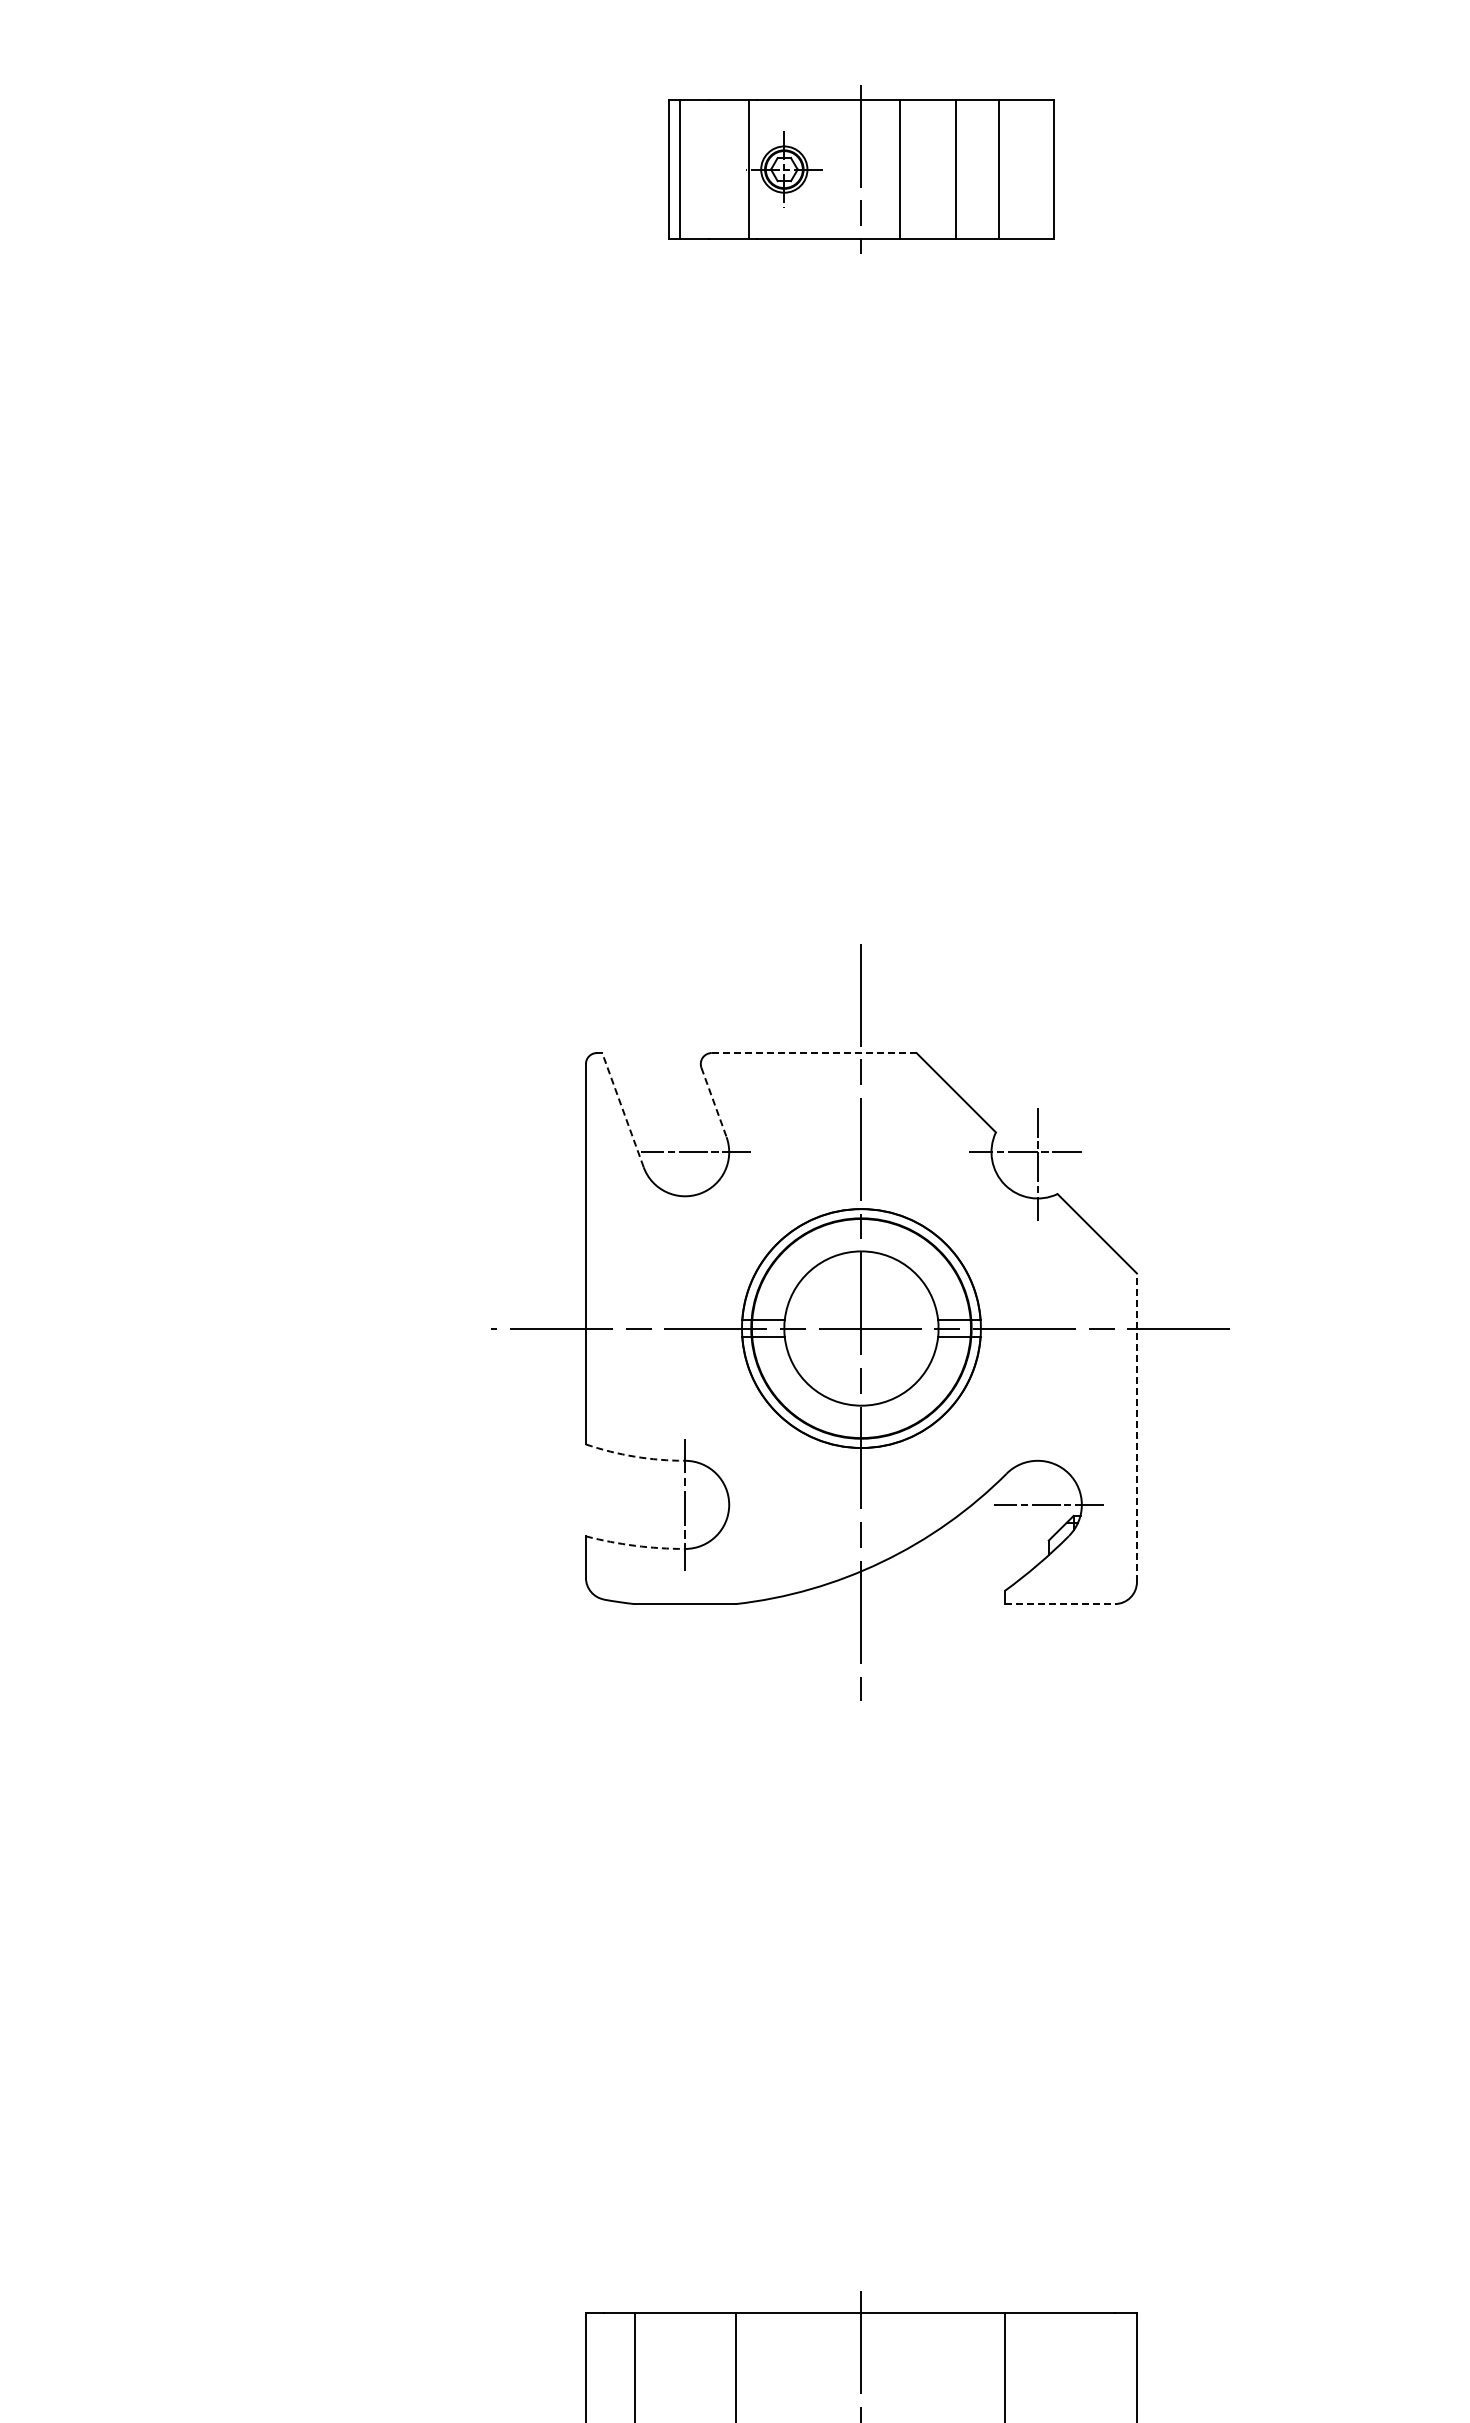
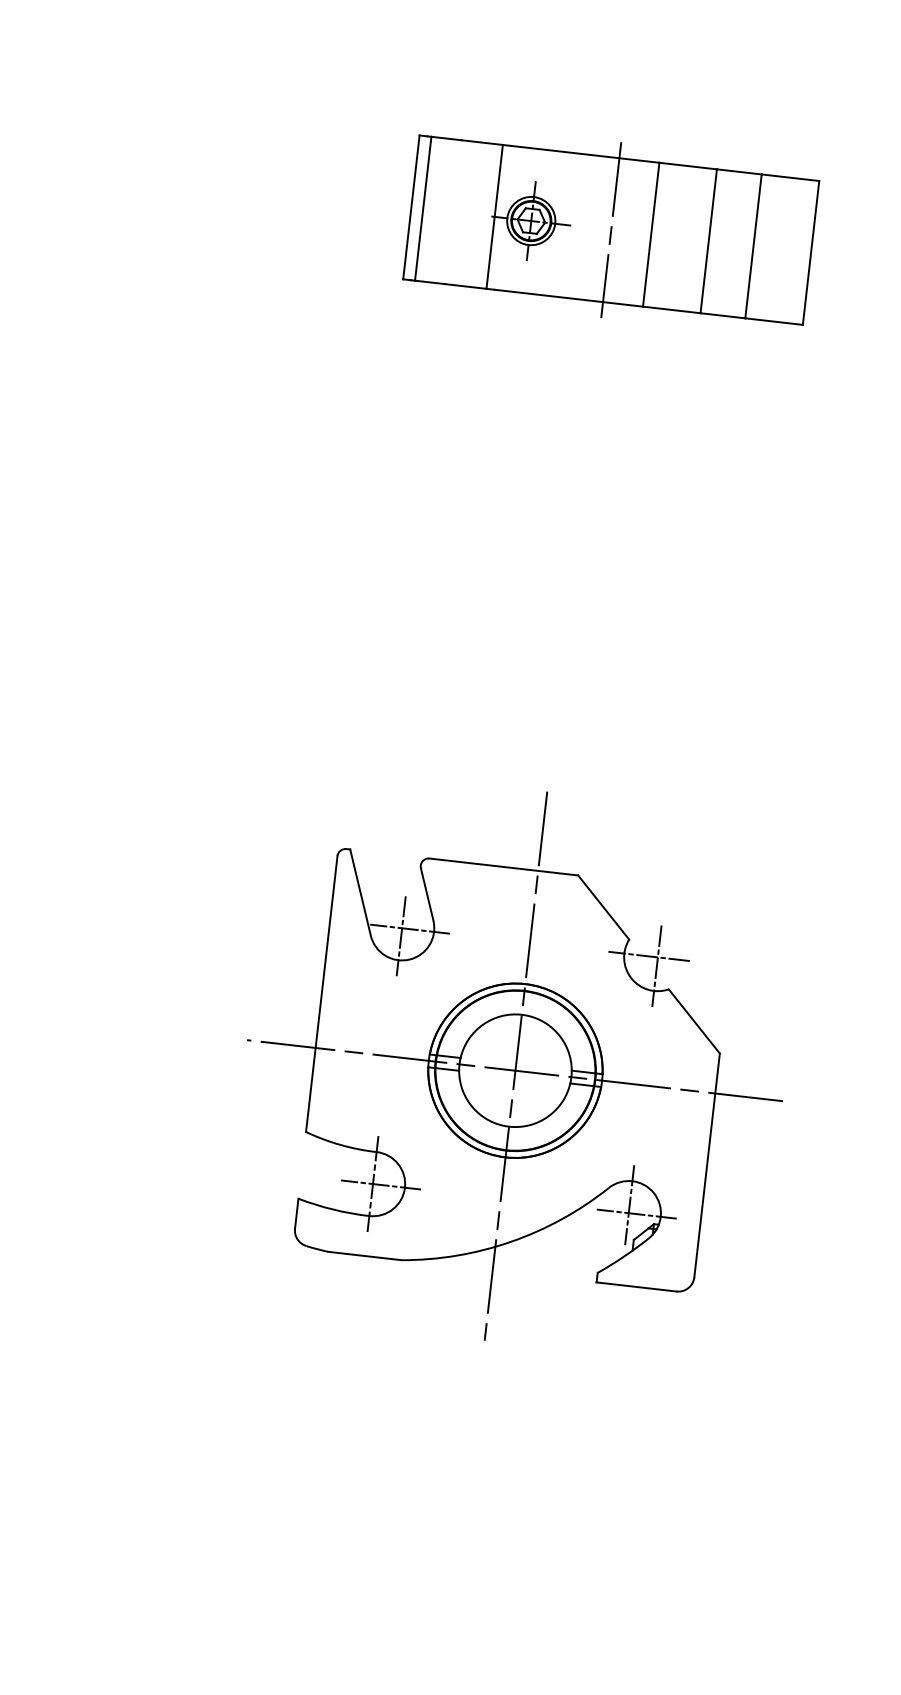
part: (861, 169) -> (611, 230), size x1.43
line: (813, 1053) -> (503, 867), dashed -> solid
line: (714, 1102) -> (427, 894), dashed -> solid
line: (622, 1110) -> (360, 892), dashed -> solid
line: (685, 1163) -> (401, 936), added
line: (1136, 1427) -> (706, 1165), dashed -> solid
arc: (634, 1456) -> (340, 1144), dashed -> solid
line: (1037, 1493) -> (629, 1204), added
line: (696, 1504) -> (381, 1184), added
arc: (635, 1545) -> (333, 1209), dashed -> solid
line: (1060, 1604) -> (637, 1287), dashed -> solid

